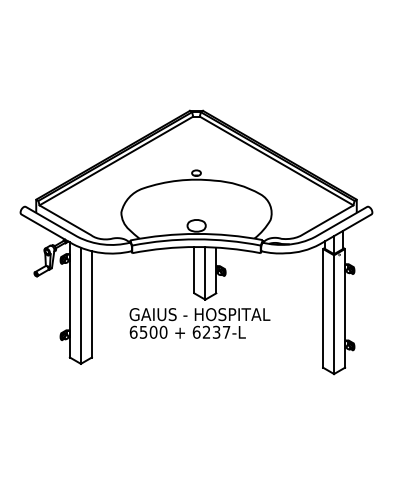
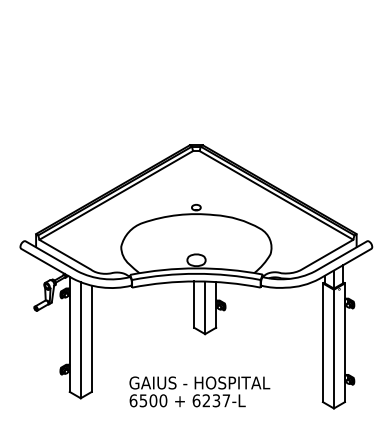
text: (199, 323) -> (199, 391), moved

